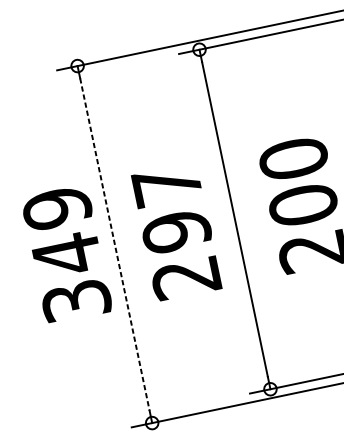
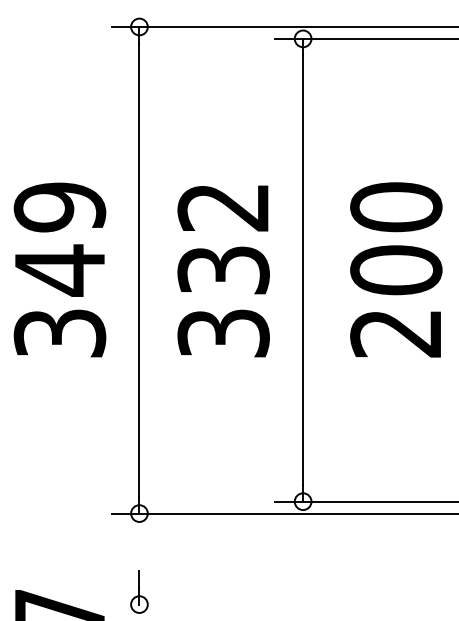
text: (176, 231) -> (223, 270), 297 -> 332
line: (114, 244) -> (139, 270), dashed -> solid
text: (66, 254) -> (59, 269), moved

